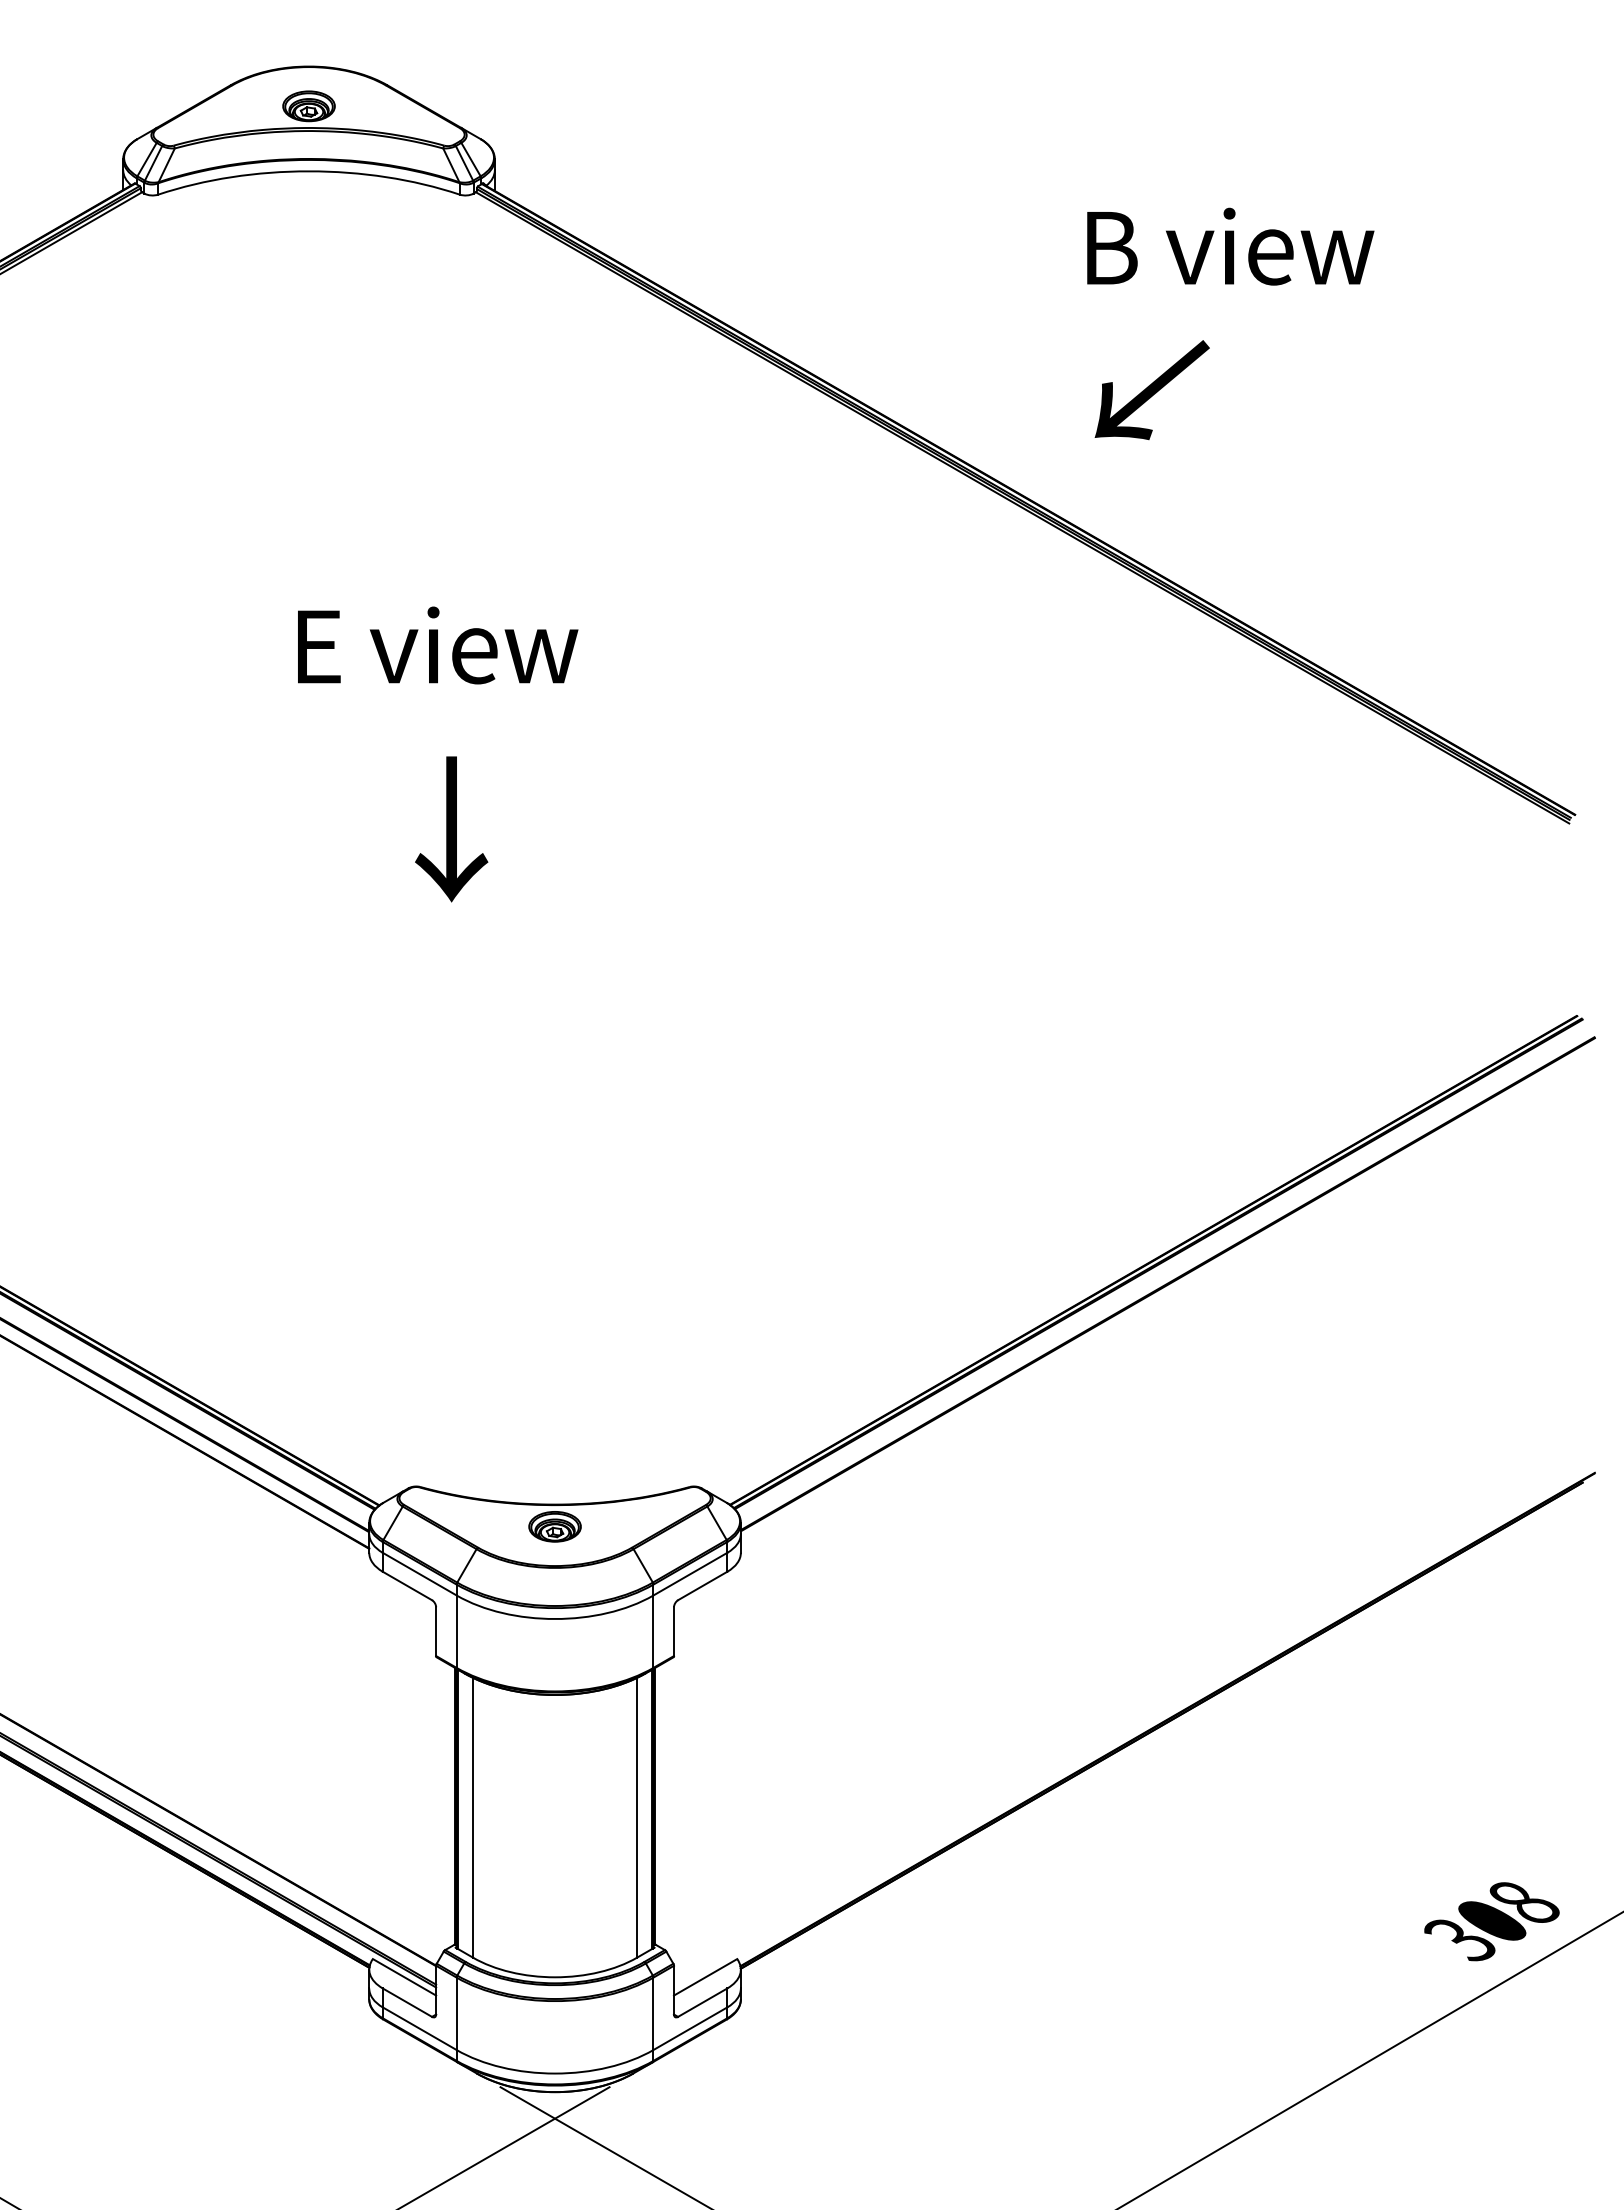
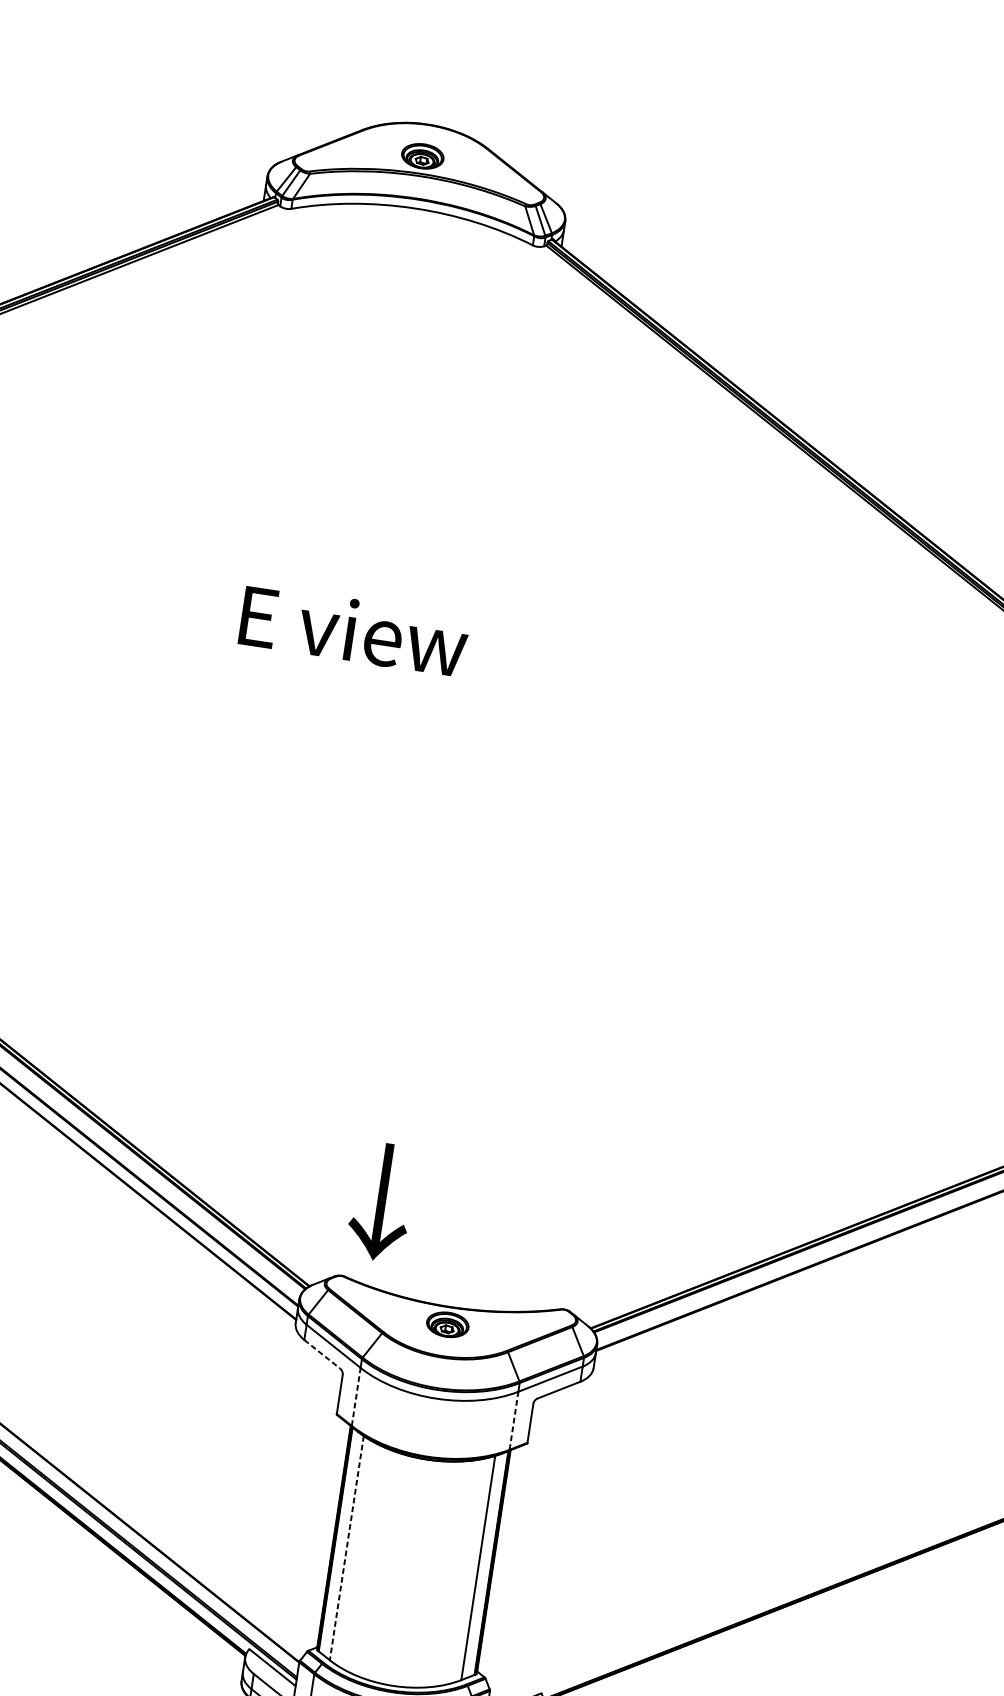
text: (438, 645) -> (354, 630), moved
text: (451, 829) -> (381, 1202), moved
line: (407, 1586) -> (322, 1354), solid -> dashed
line: (456, 1631) -> (356, 1396), solid -> dashed
line: (653, 1631) -> (514, 1420), solid -> dashed
line: (473, 1817) -> (347, 1547), solid -> dashed

